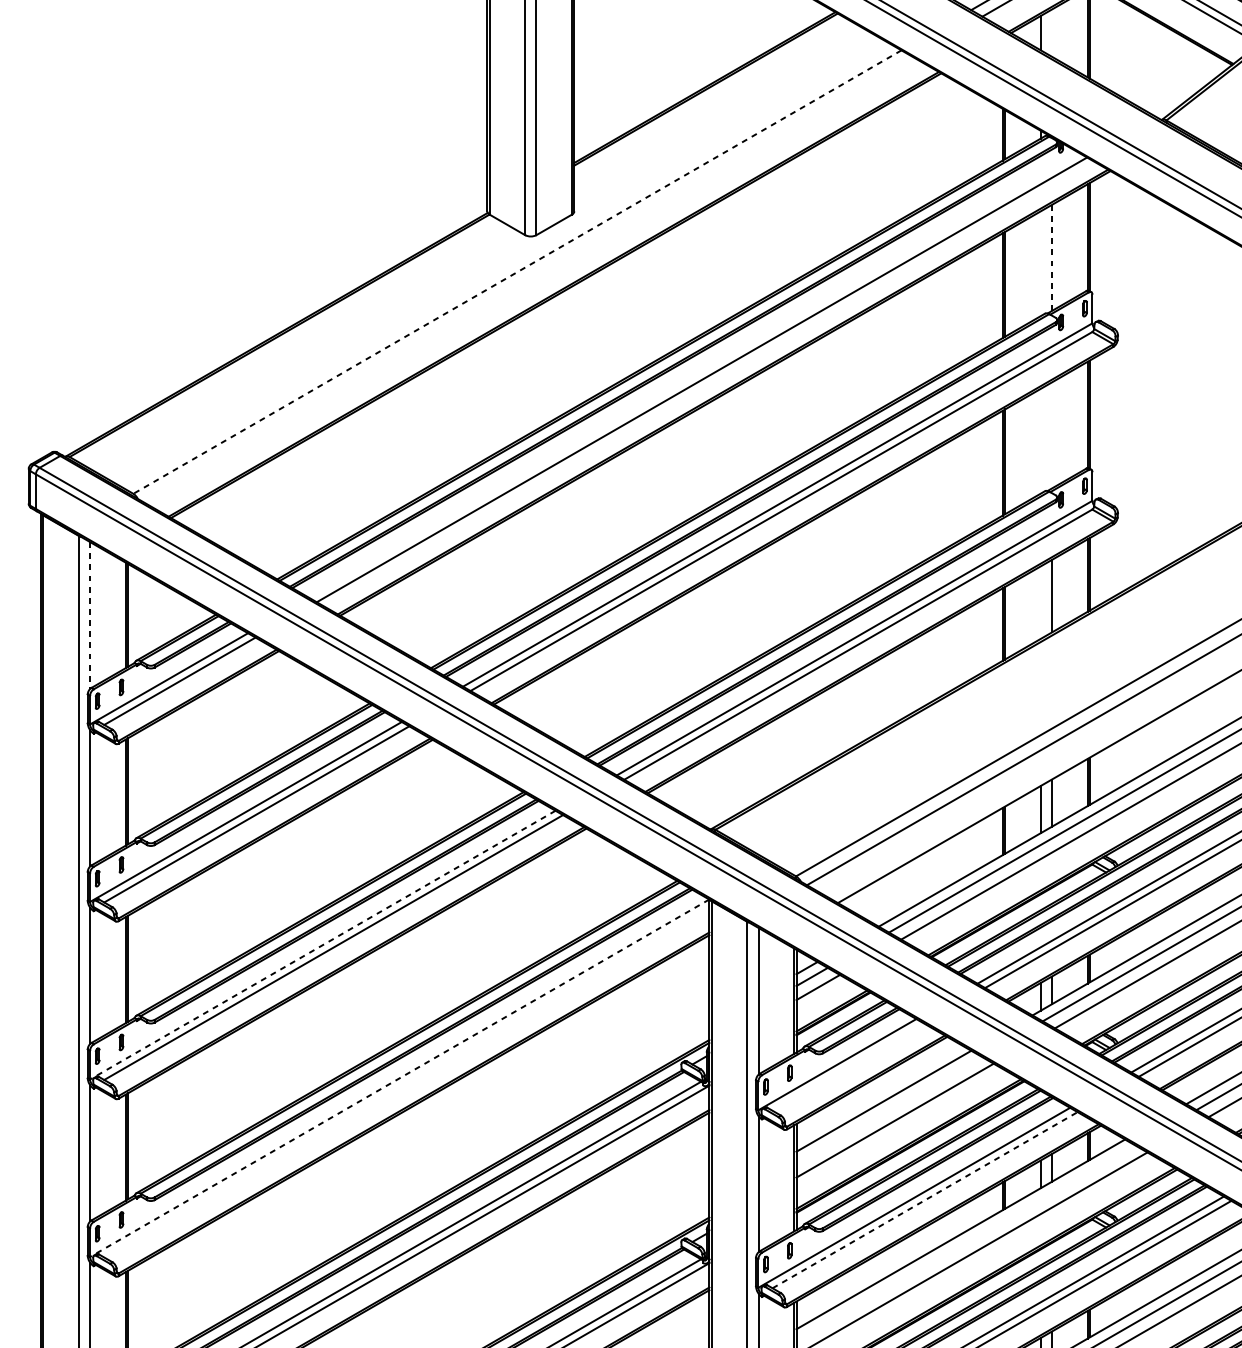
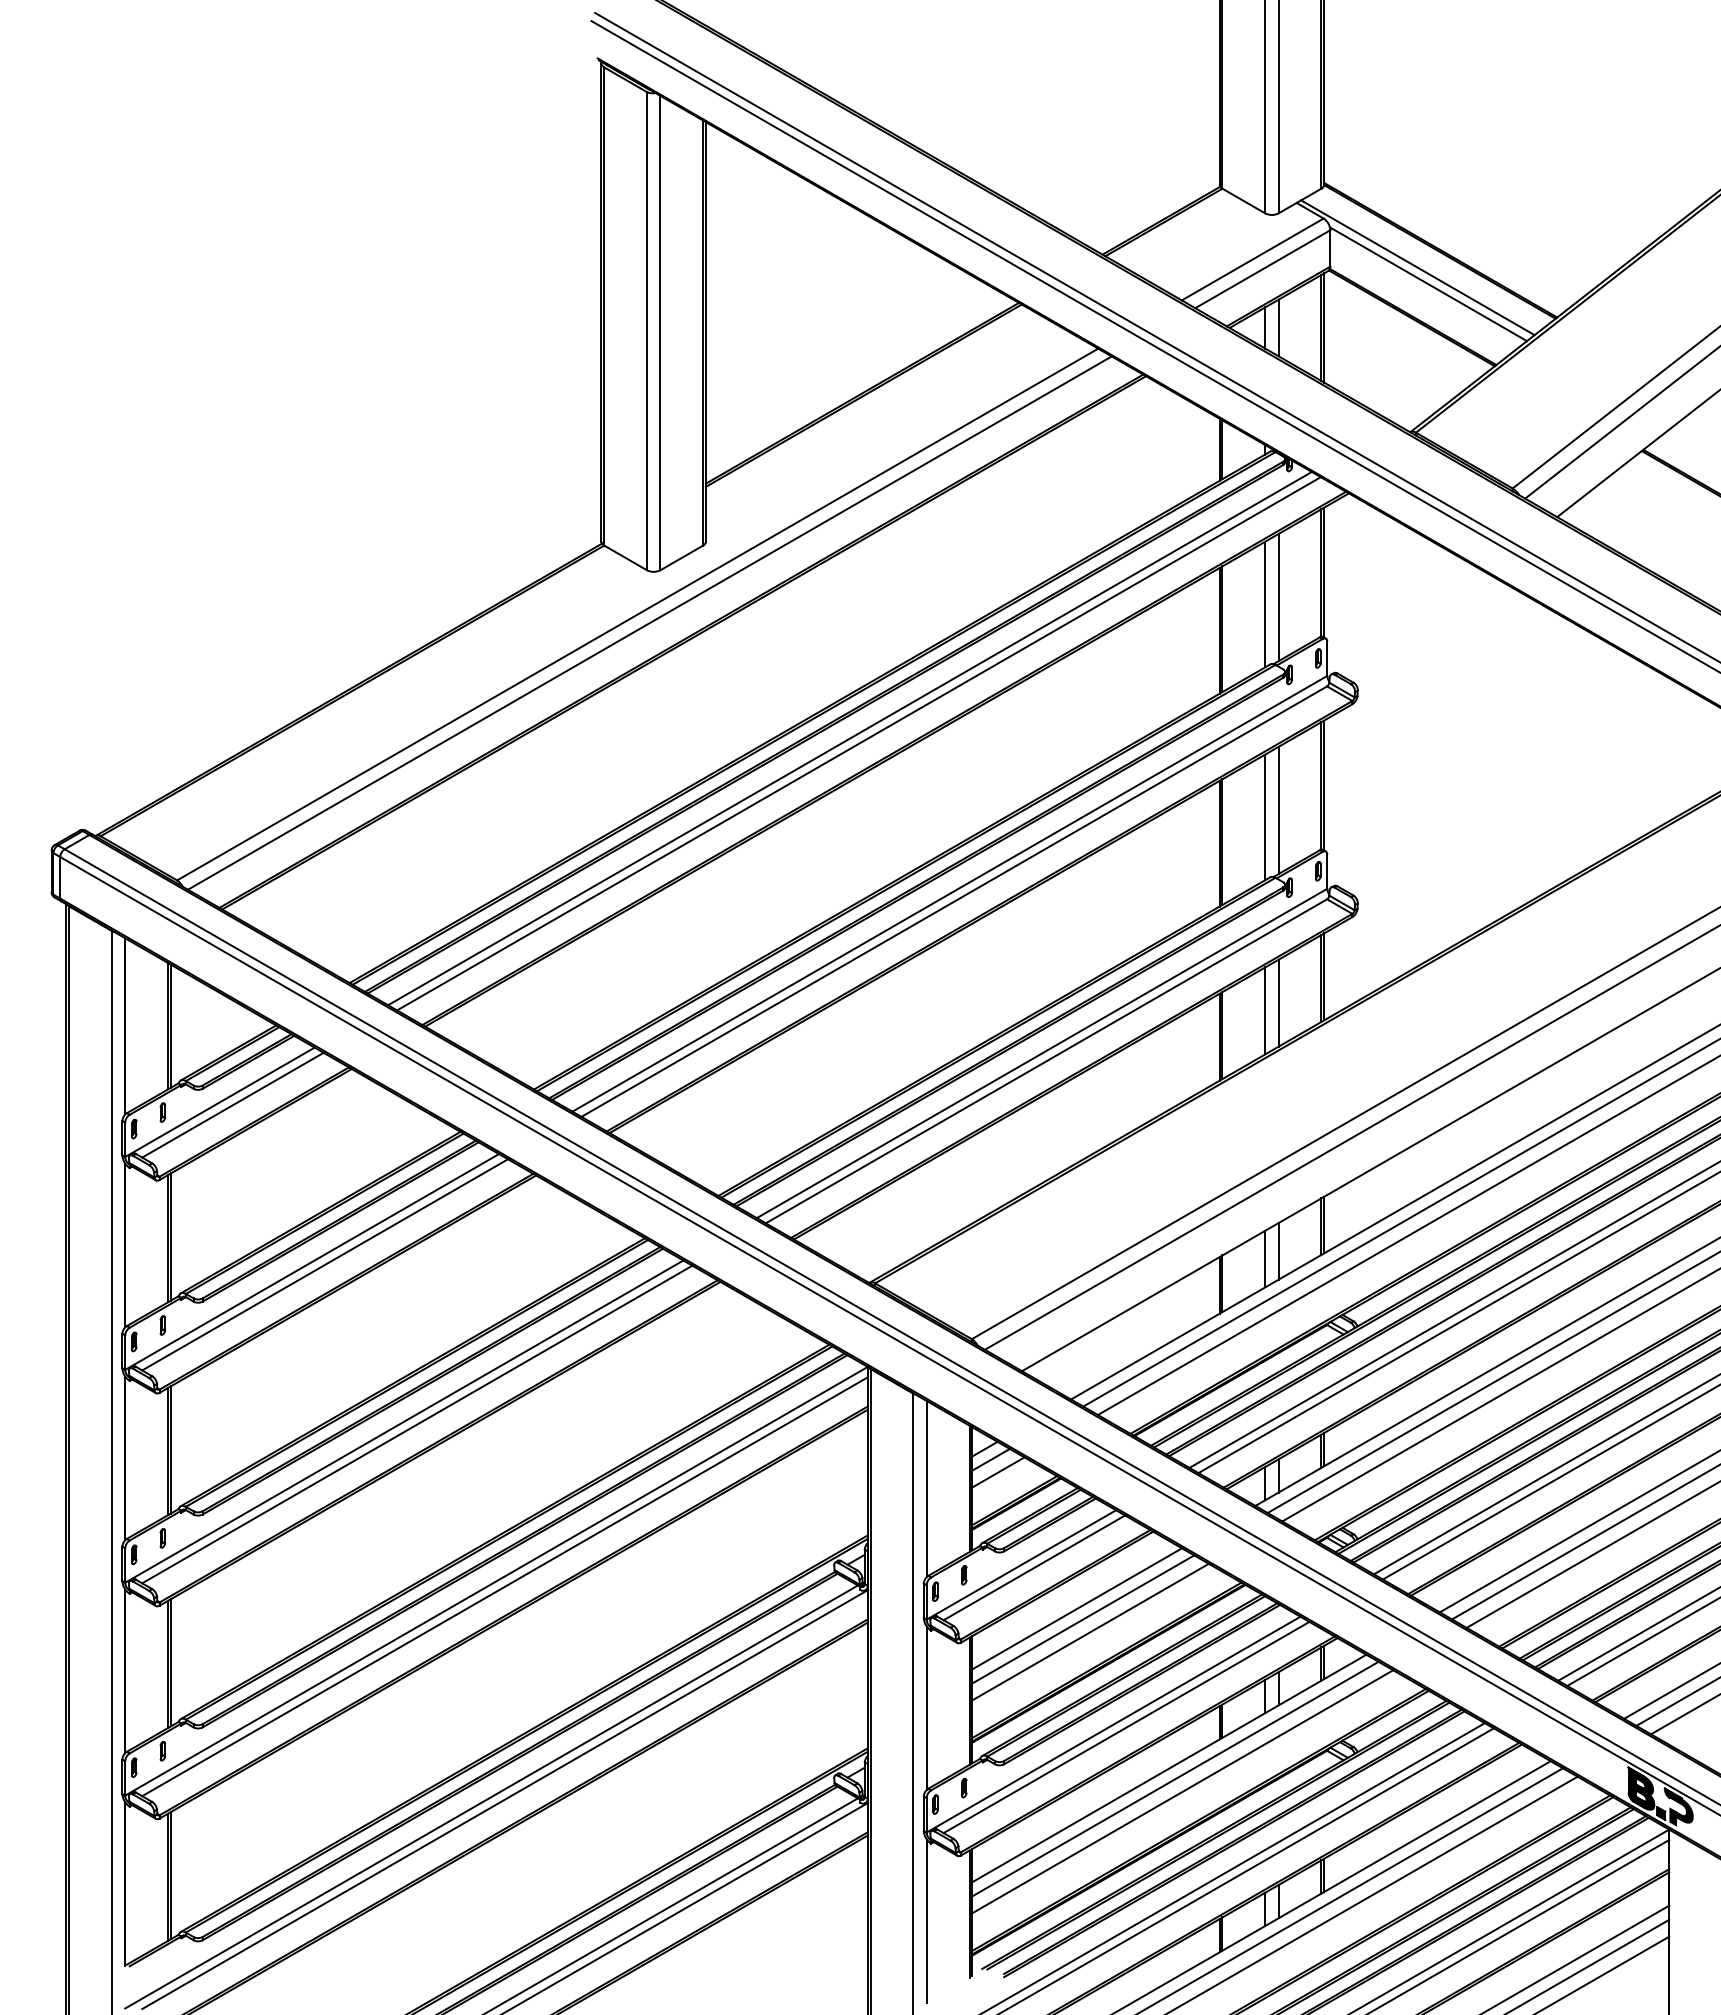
line: (1051, 32) -> (1278, 327), added
line: (1051, 257) -> (1278, 597), dashed -> solid
line: (1040, 263) -> (1265, 604), added
line: (517, 272) -> (637, 614), dashed -> solid
line: (527, 278) -> (649, 622), added
line: (694, 375) -> (849, 738), added
line: (1051, 435) -> (1278, 810), added
line: (1040, 441) -> (1265, 817), added
line: (1040, 602) -> (1265, 1010), added
line: (90, 615) -> (125, 1026), dashed -> solid
line: (322, 945) -> (403, 1421), dashed -> solid
line: (848, 1066) -> (1034, 1567), added
line: (399, 1078) -> (496, 1581), dashed -> solid
line: (406, 1082) -> (504, 1586), added
line: (889, 1110) -> (1083, 1619), added
line: (925, 1200) -> (1126, 1727), dashed -> solid
line: (965, 1242) -> (1175, 1778), added

